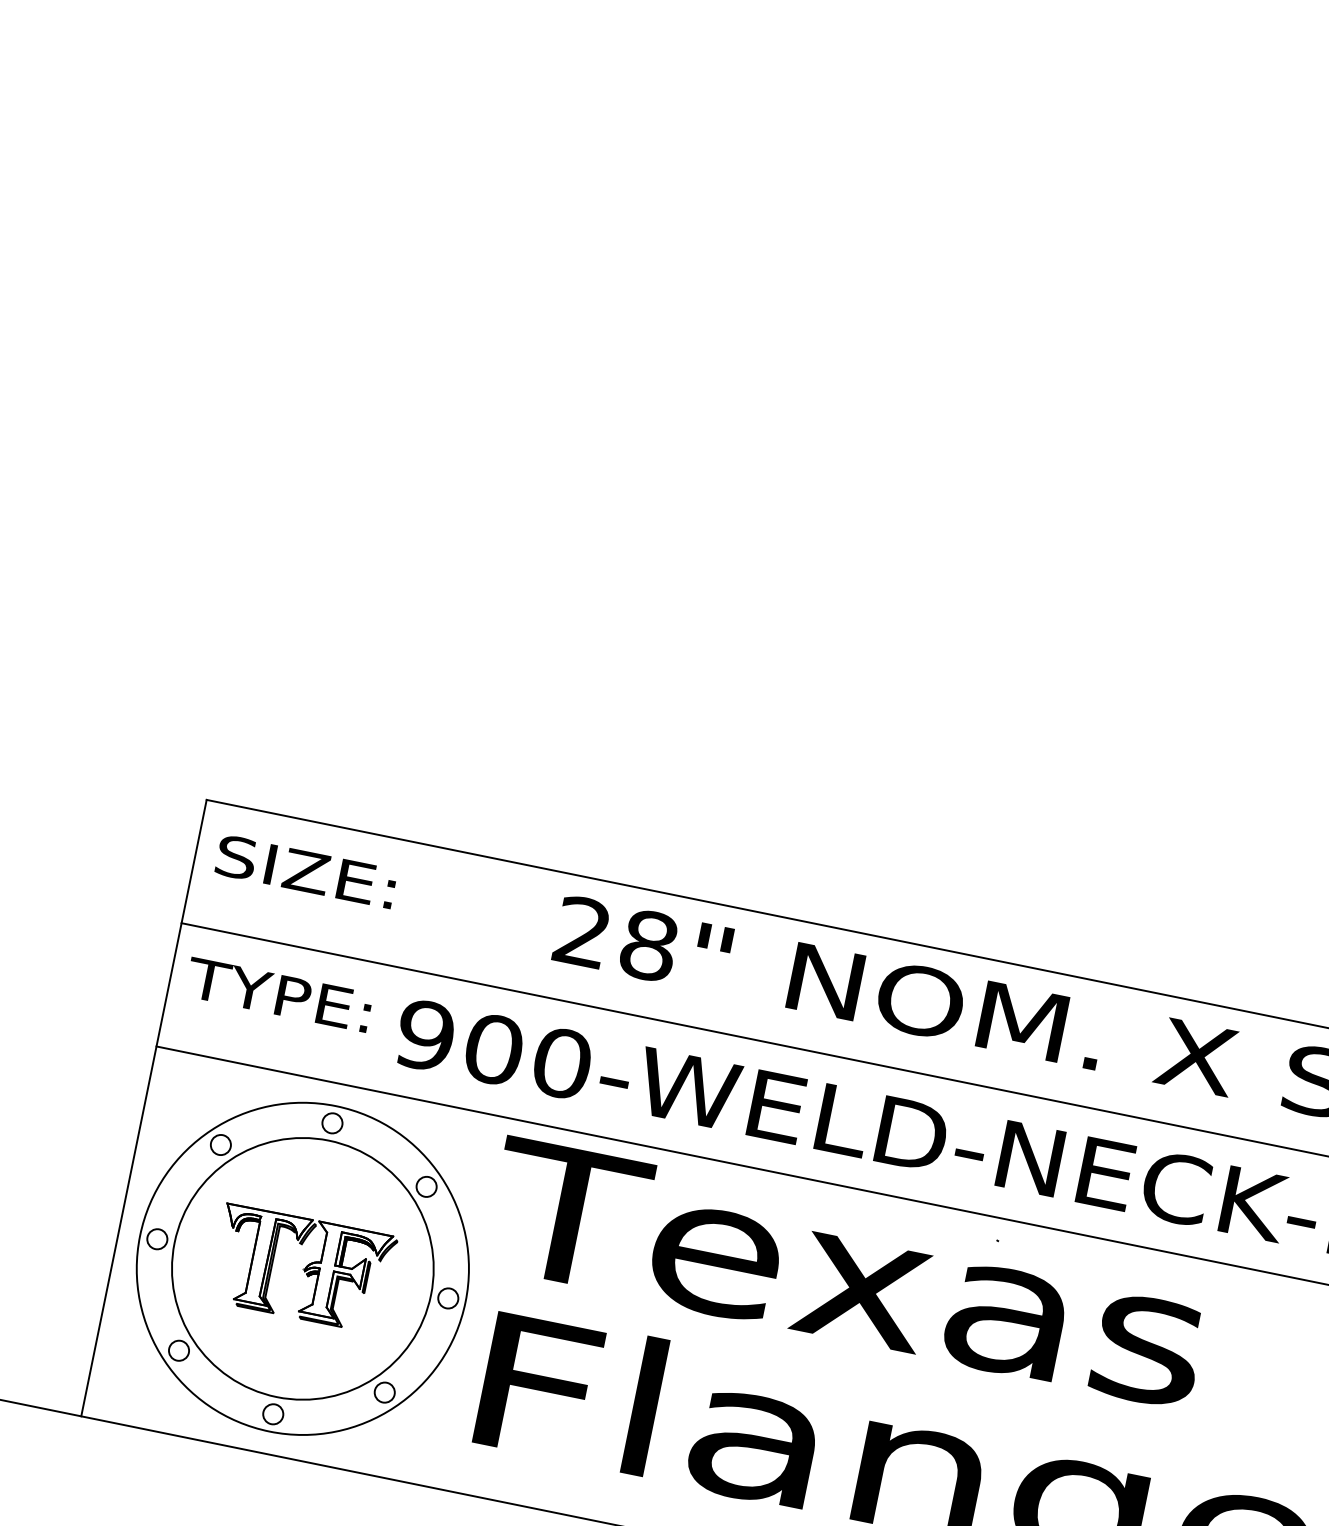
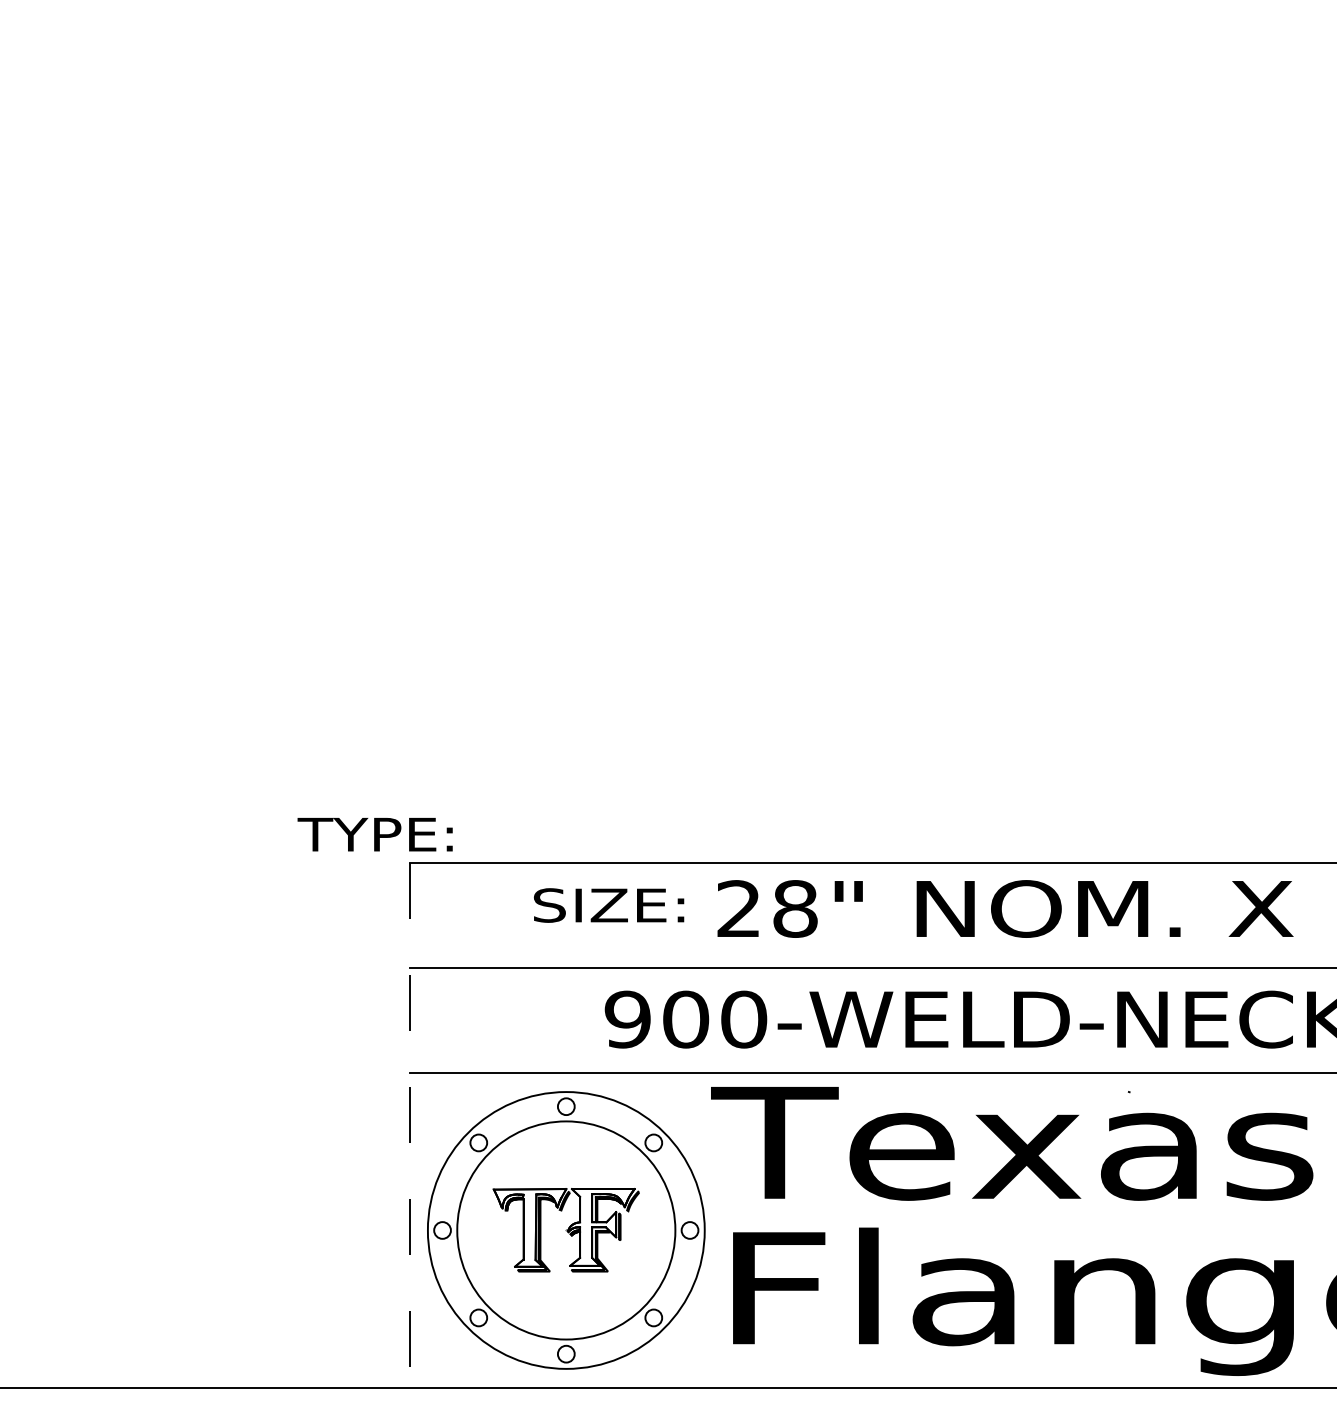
text: (306, 871) -> (609, 905), moved
text: (278, 994) -> (374, 834), moved
line: (143, 1109) -> (409, 1126), solid -> dashed

